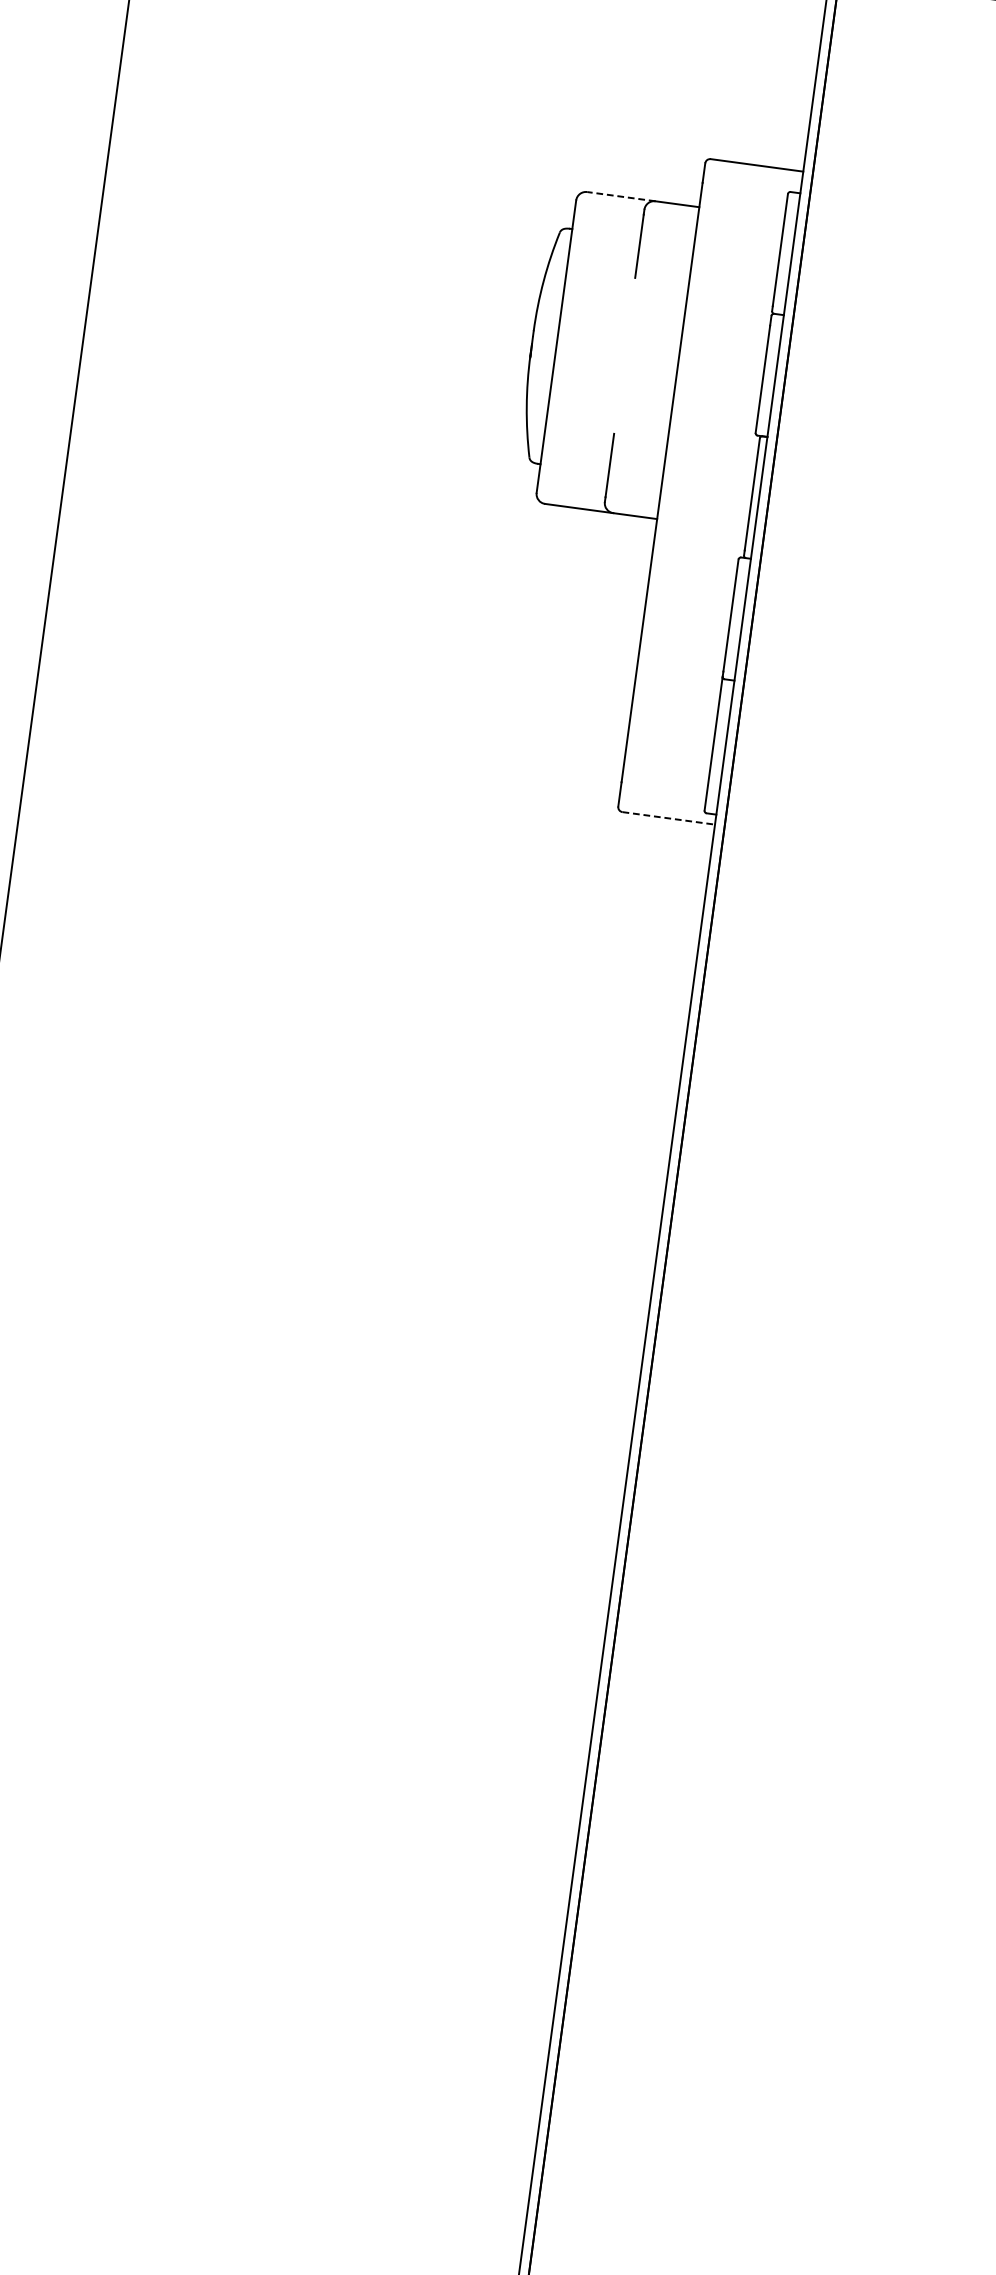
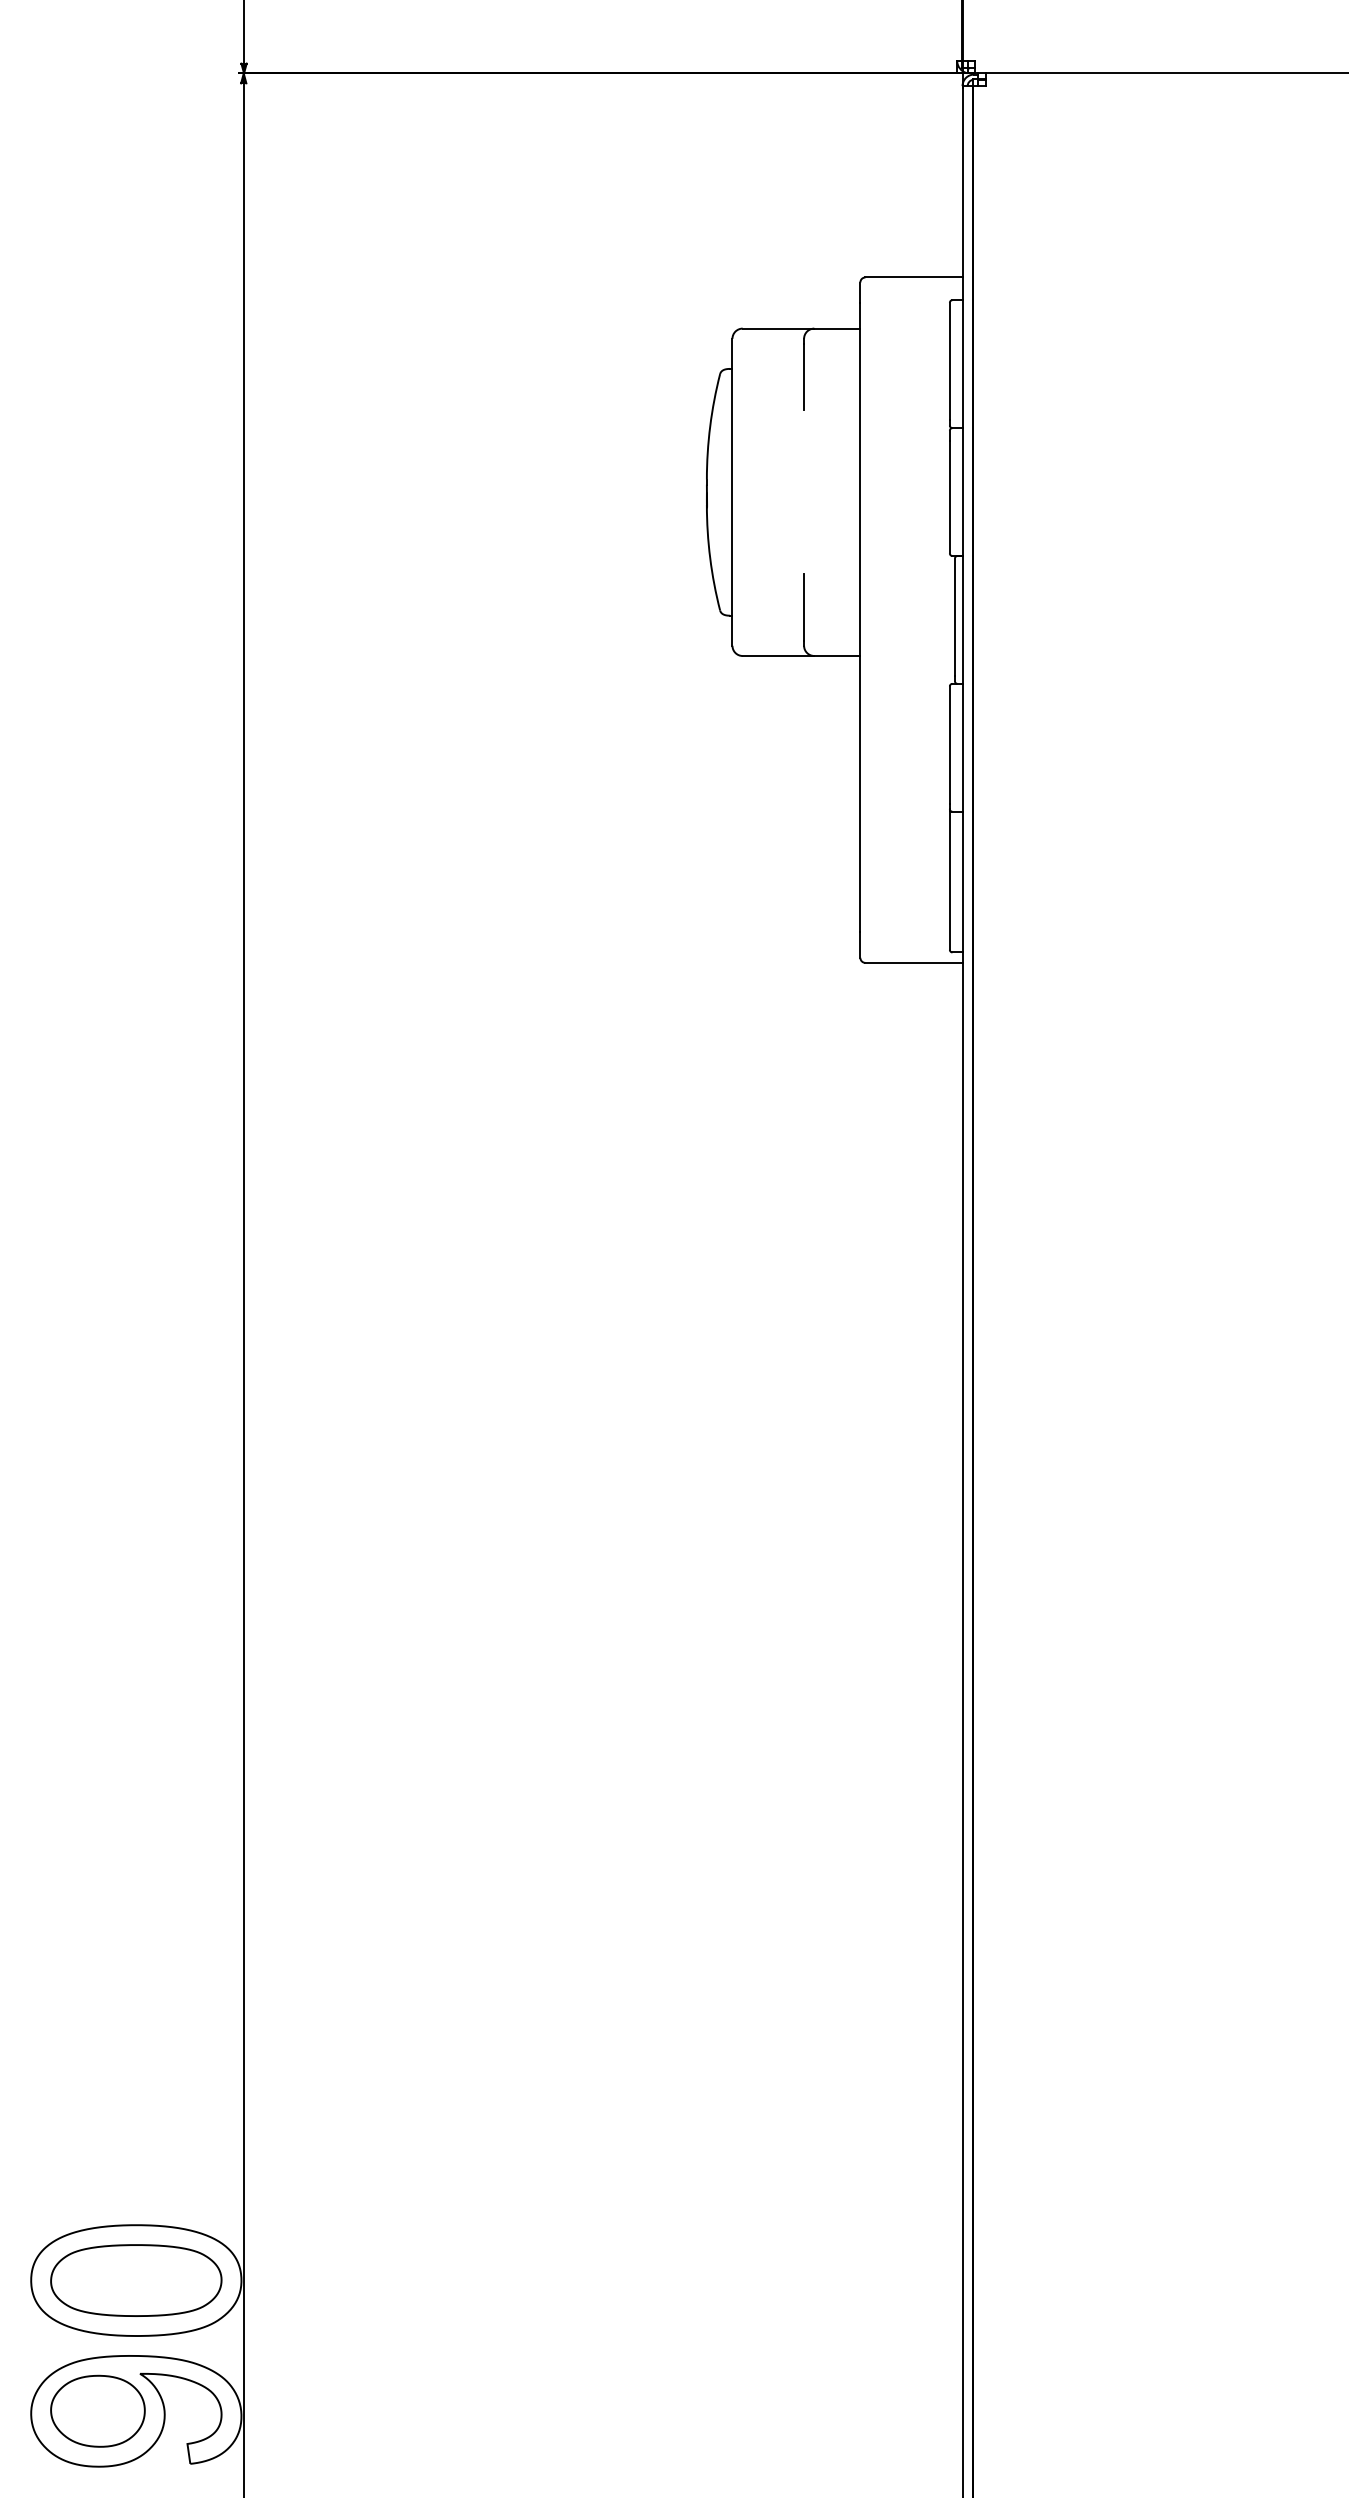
line: (621, 196) -> (778, 328), dashed -> solid
line: (669, 818) -> (914, 962), dashed -> solid

